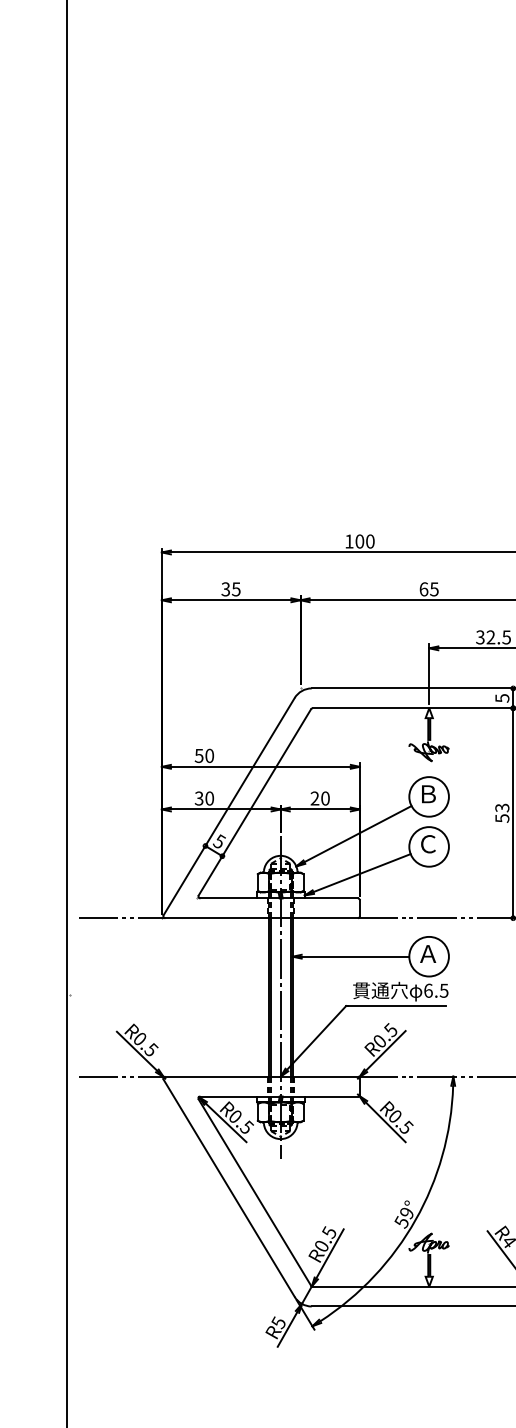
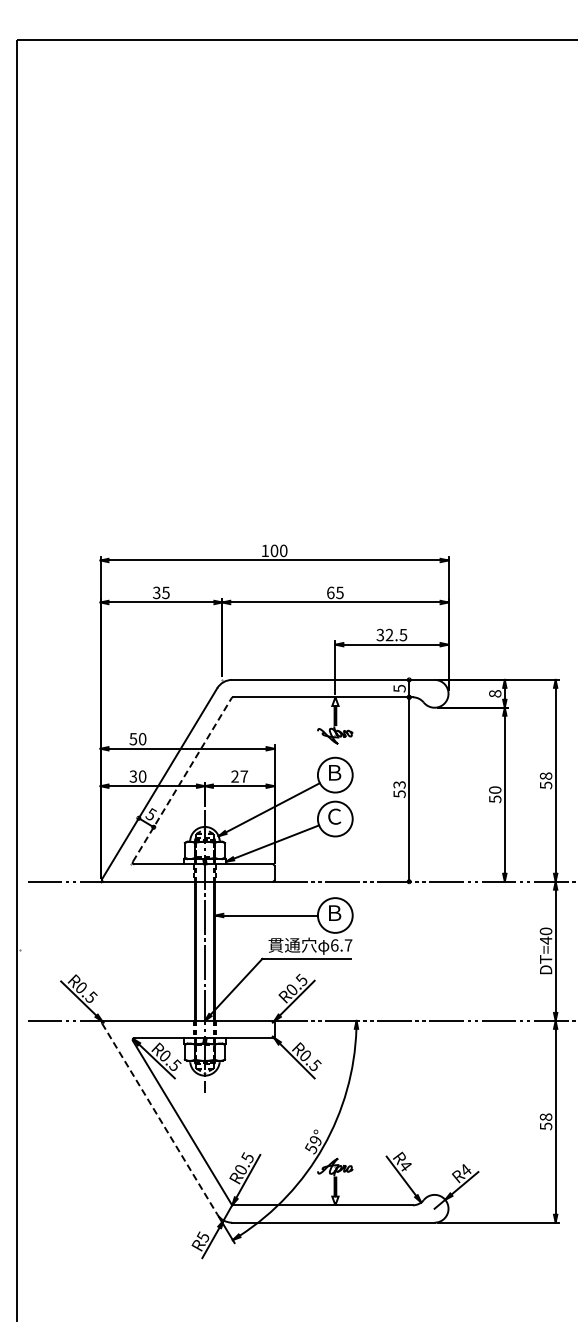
text: (325, 798) -> (244, 776), 20 -> 27
line: (255, 801) -> (182, 779), solid -> dashed
text: (428, 953) -> (334, 912), Ａ -> Ｂ
text: (444, 990) -> (348, 945), 6.5 -> 6.7
line: (228, 1188) -> (159, 1119), solid -> dashed

